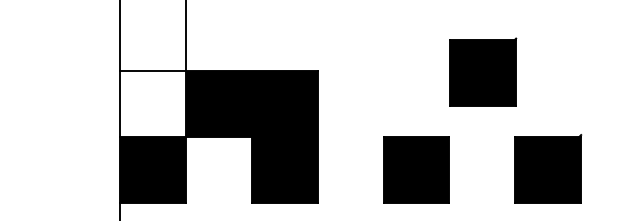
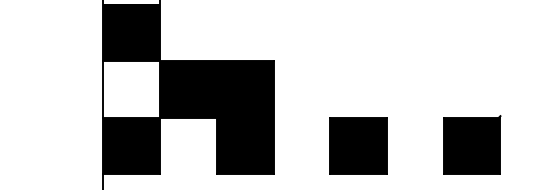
fill: (152, 37) -> (131, 32), added
part: (483, 71) -> (416, 61), removed

